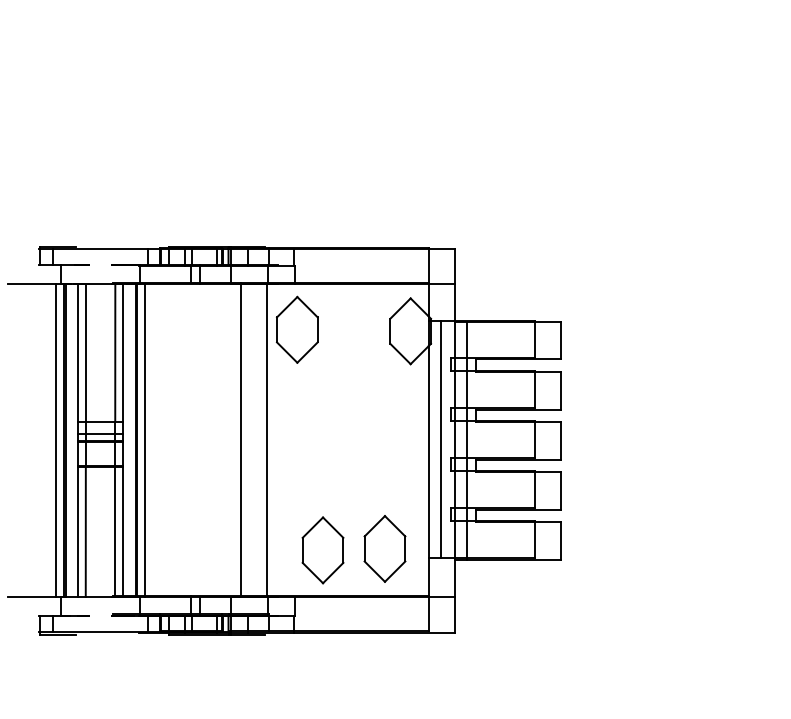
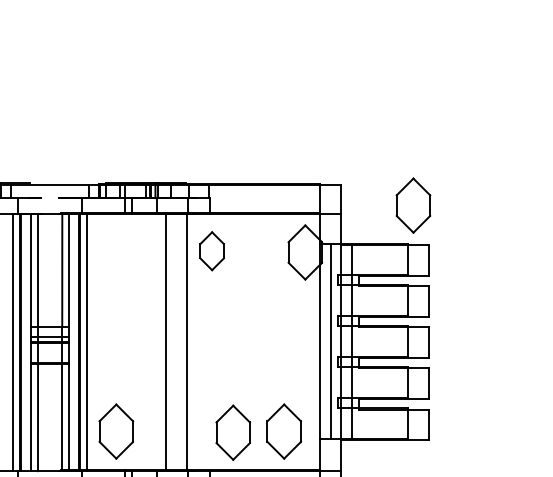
part: (541, 274) -> (413, 205), added
part: (297, 329) -> (212, 251), size x0.7
part: (180, 548) -> (115, 431), added

